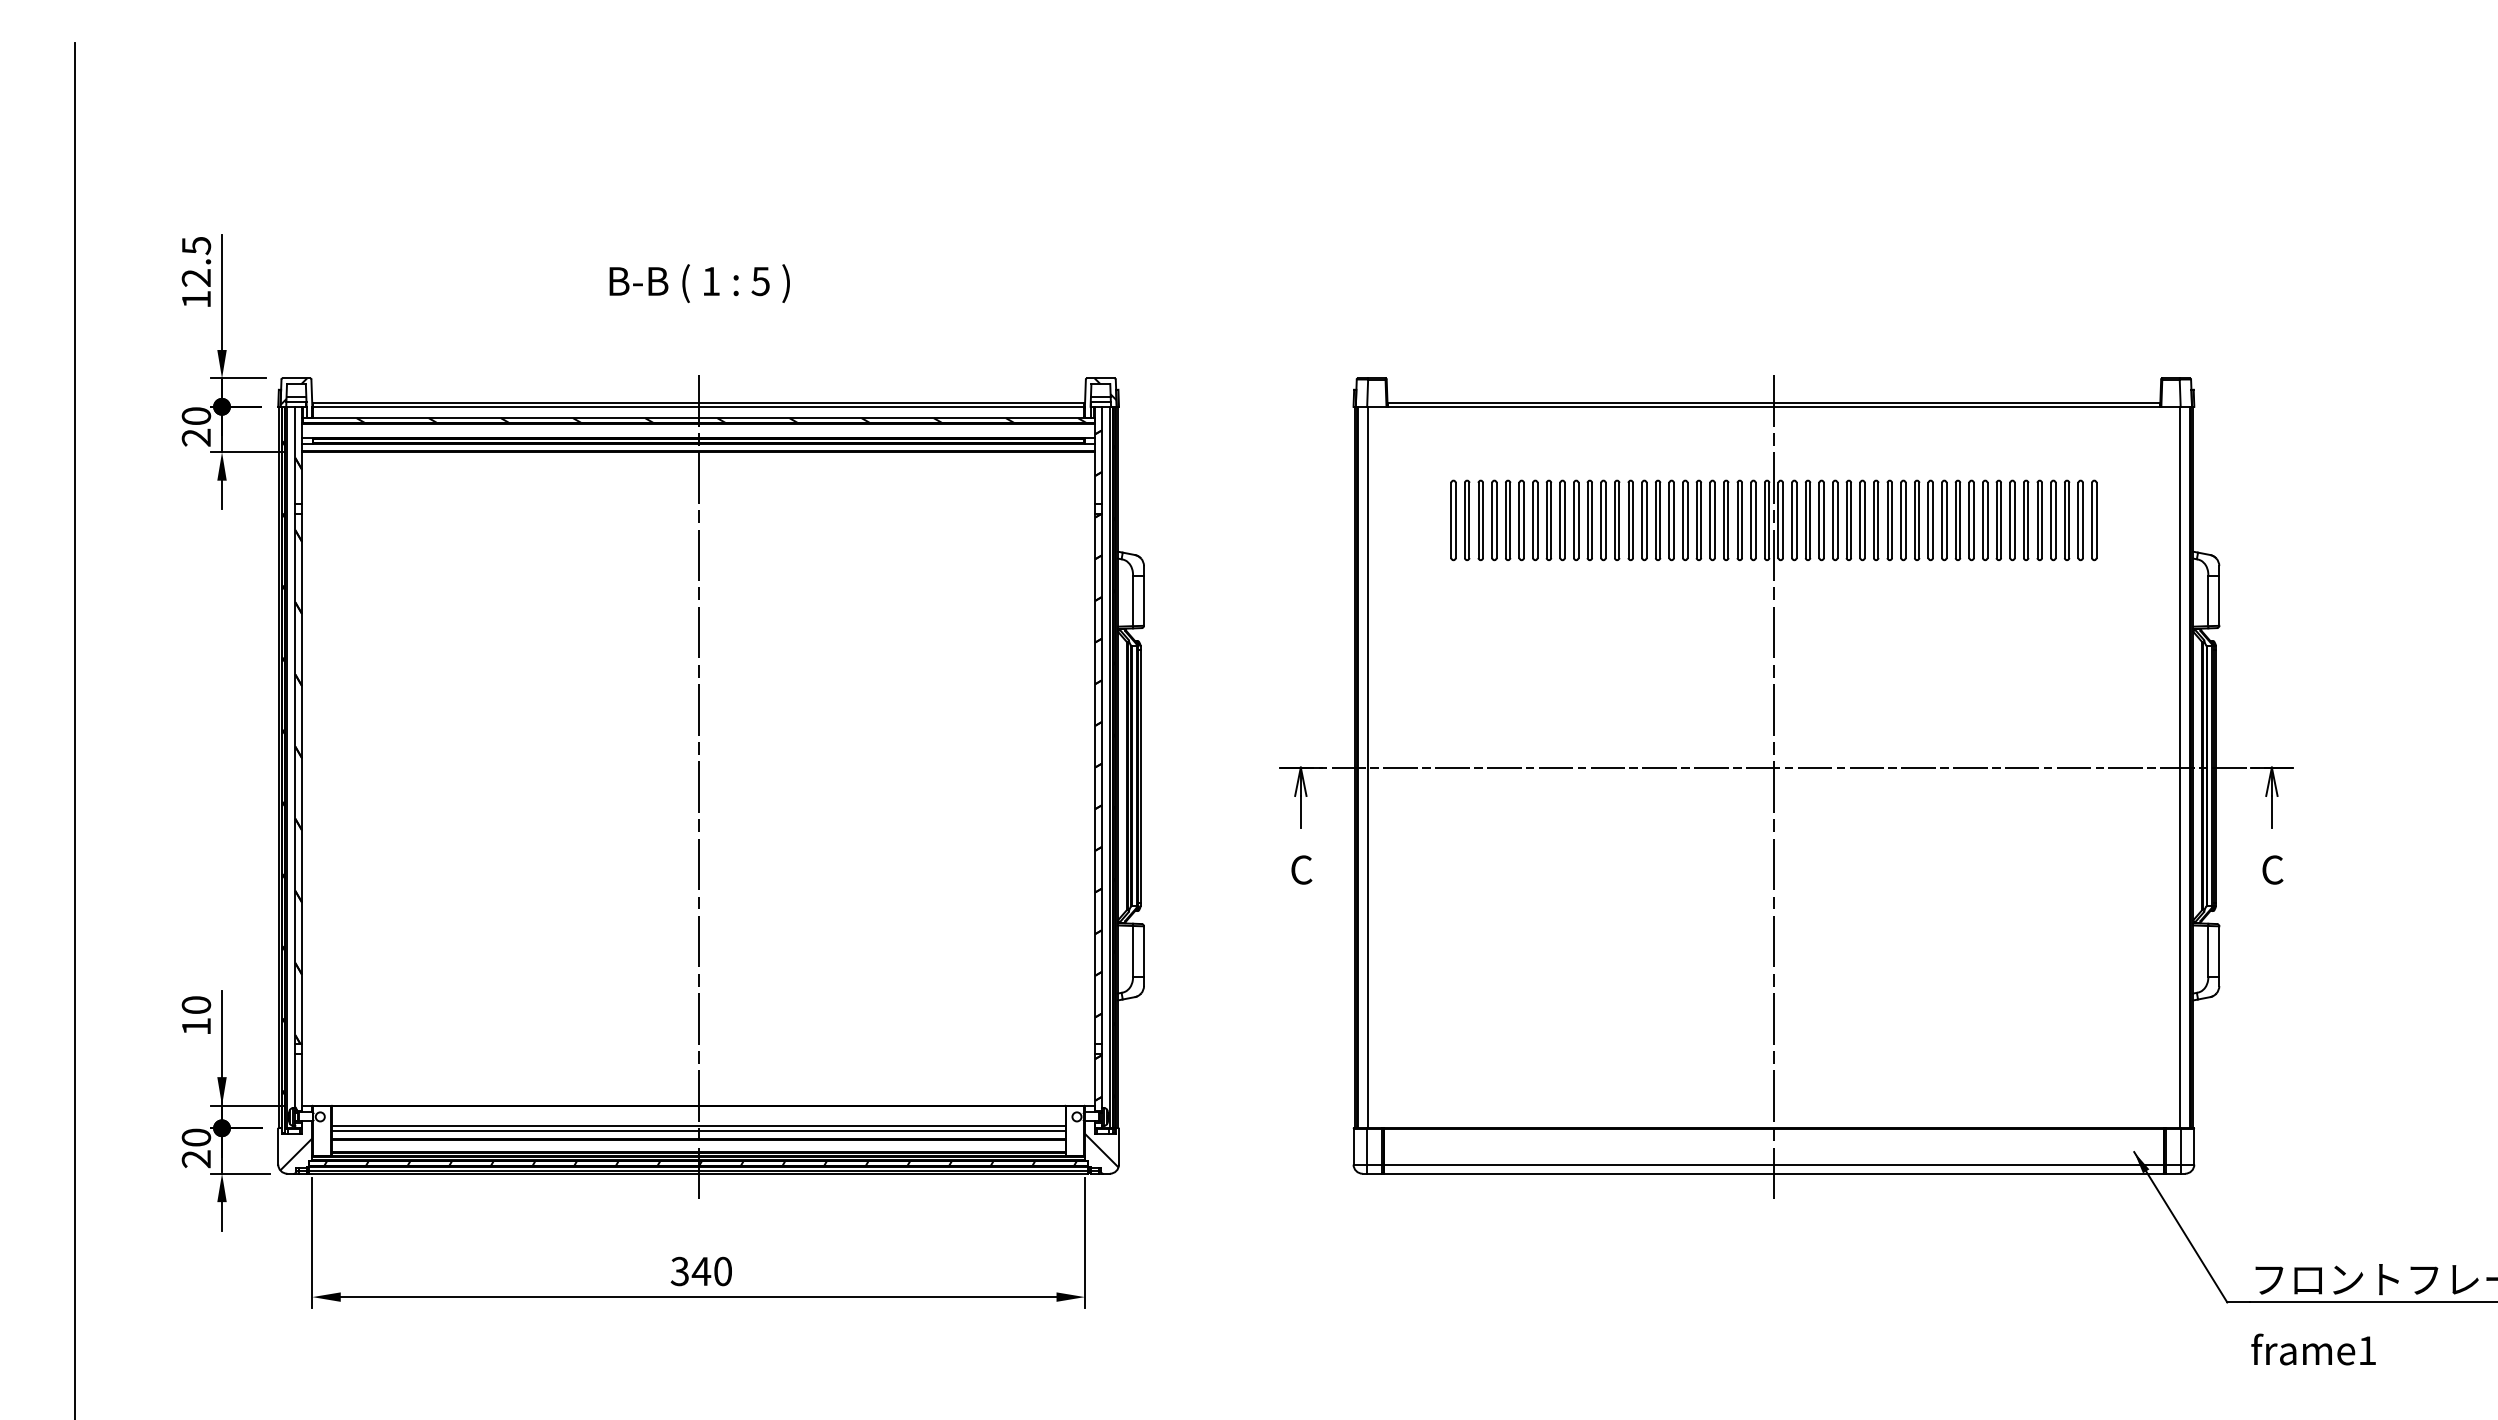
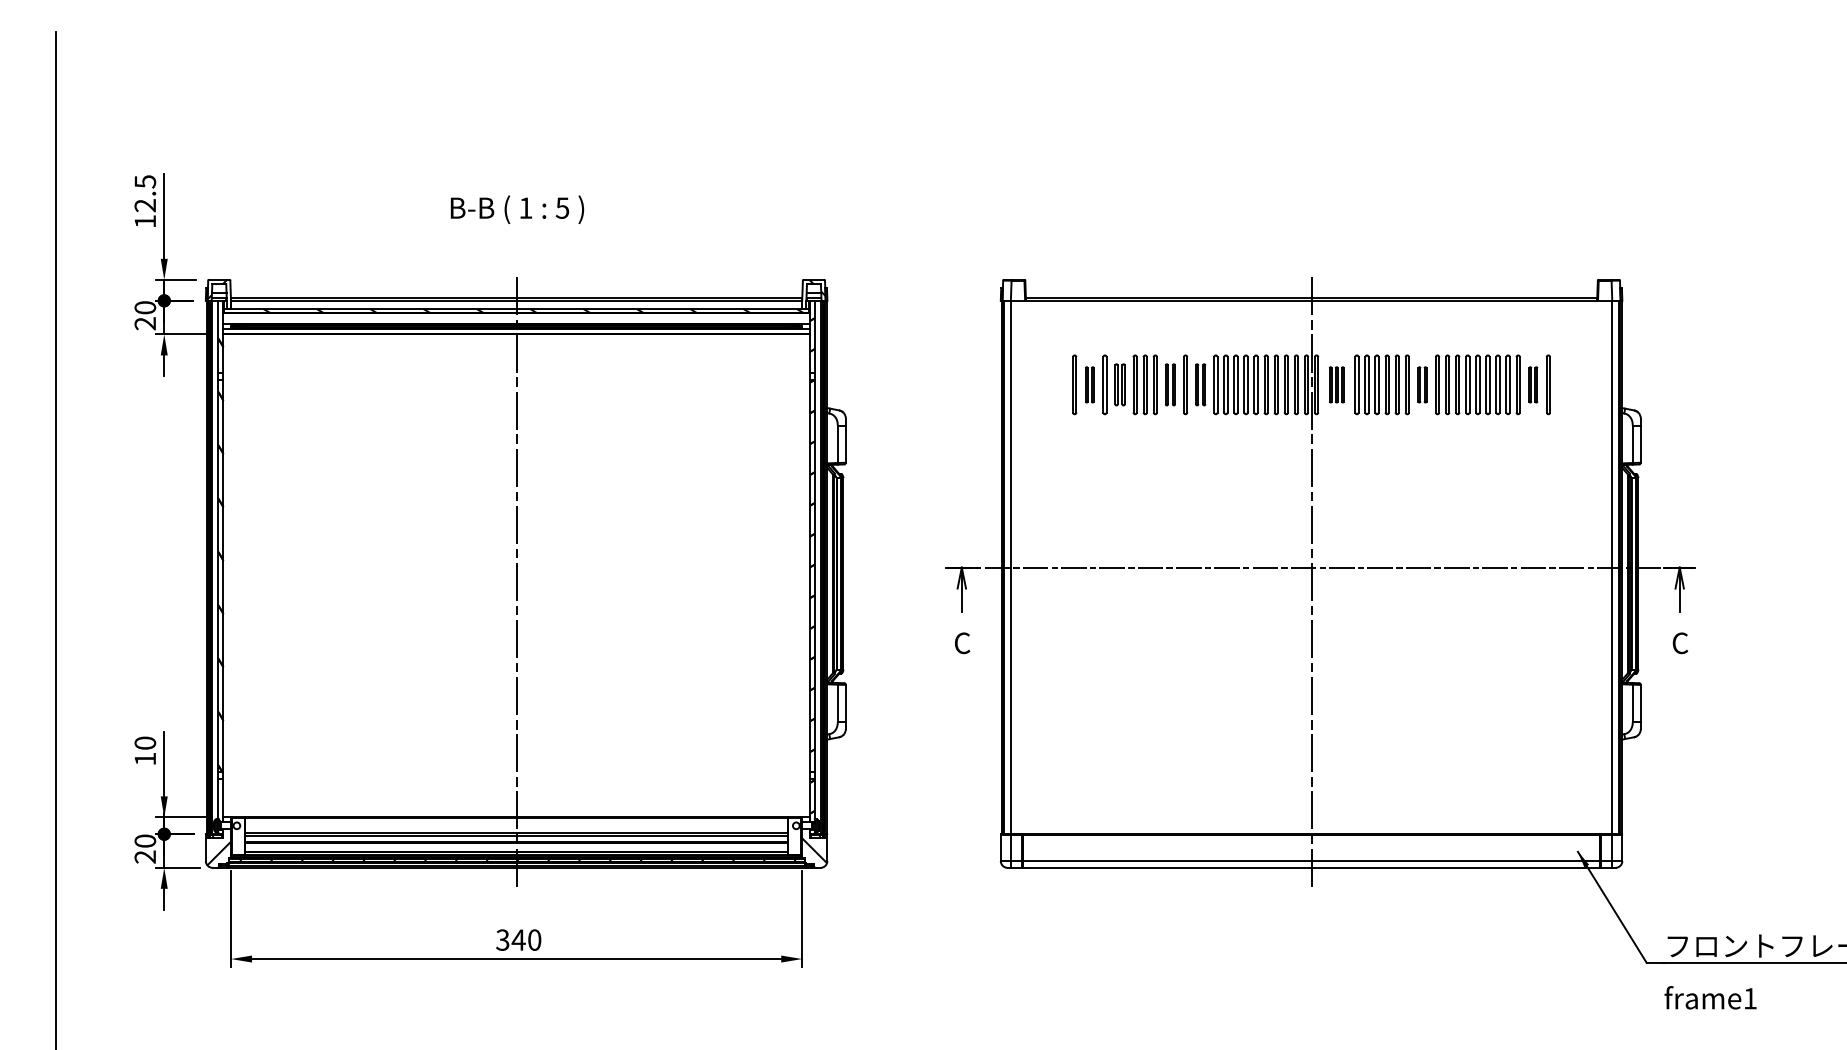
part: (1473, 520) -> (1089, 384), size x0.6
part: (1514, 520) -> (1119, 384), size x0.7
part: (1582, 520) -> (1170, 384), size x0.7
part: (1623, 520) -> (1200, 384), size x0.7
part: (1807, 520) -> (1336, 384), size x0.6
part: (1923, 520) -> (1422, 384), size x0.6
part: (2073, 520) -> (1533, 384), size x0.6

